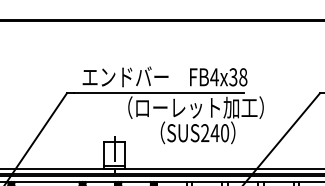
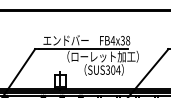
text: (213, 131) -> (112, 69), SUS240 -> SUS304

